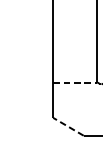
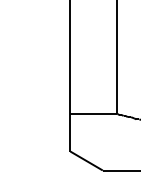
line: (75, 82) -> (94, 113), dashed -> solid
line: (68, 127) -> (86, 161), dashed -> solid

